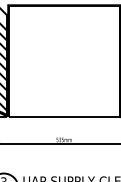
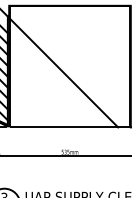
line: (58, 66) -> (63, 72), added

